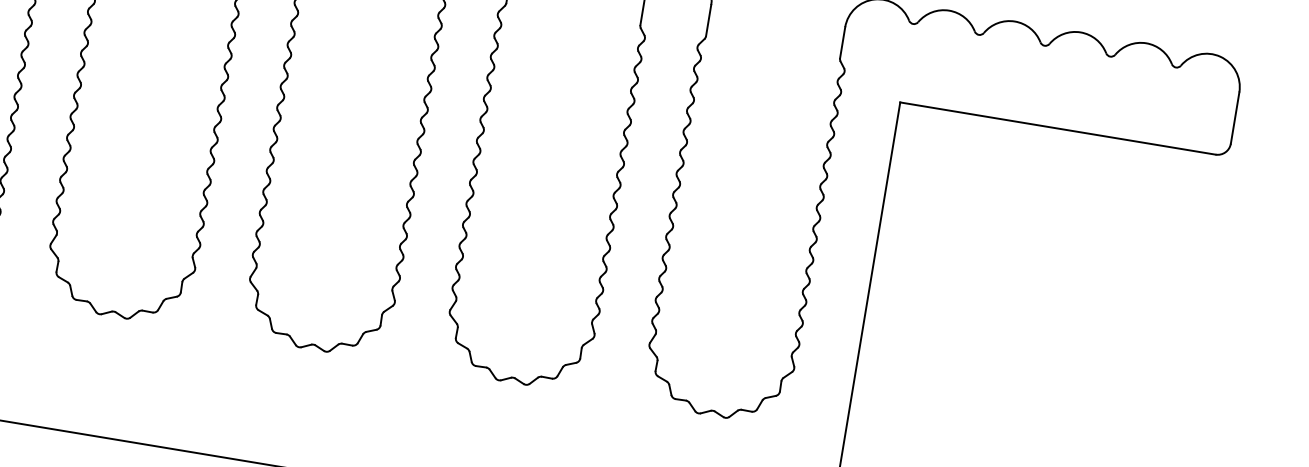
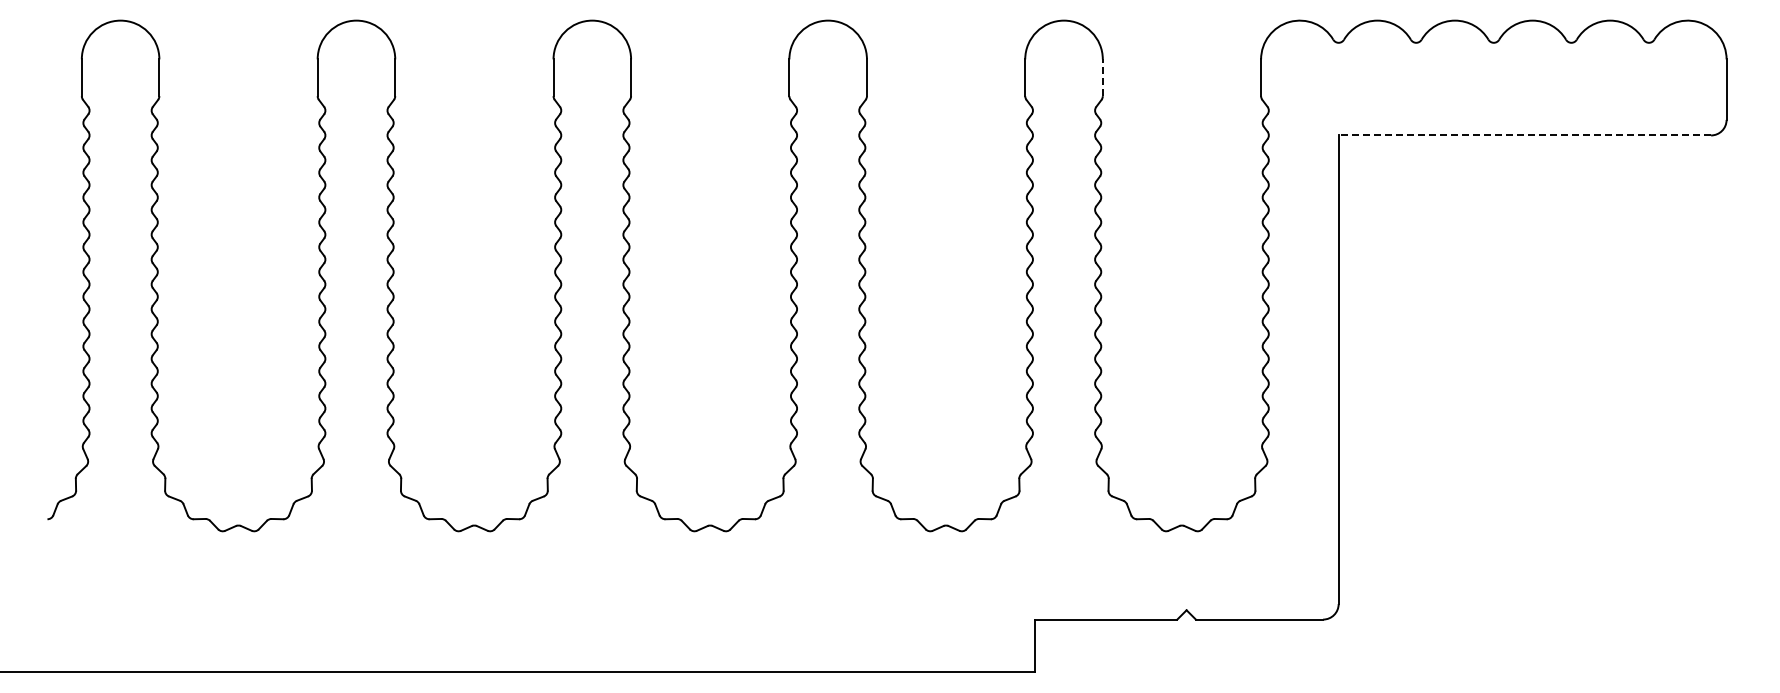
line: (708, 20) -> (1102, 77), solid -> dashed
line: (1057, 128) -> (1524, 135), solid -> dashed

